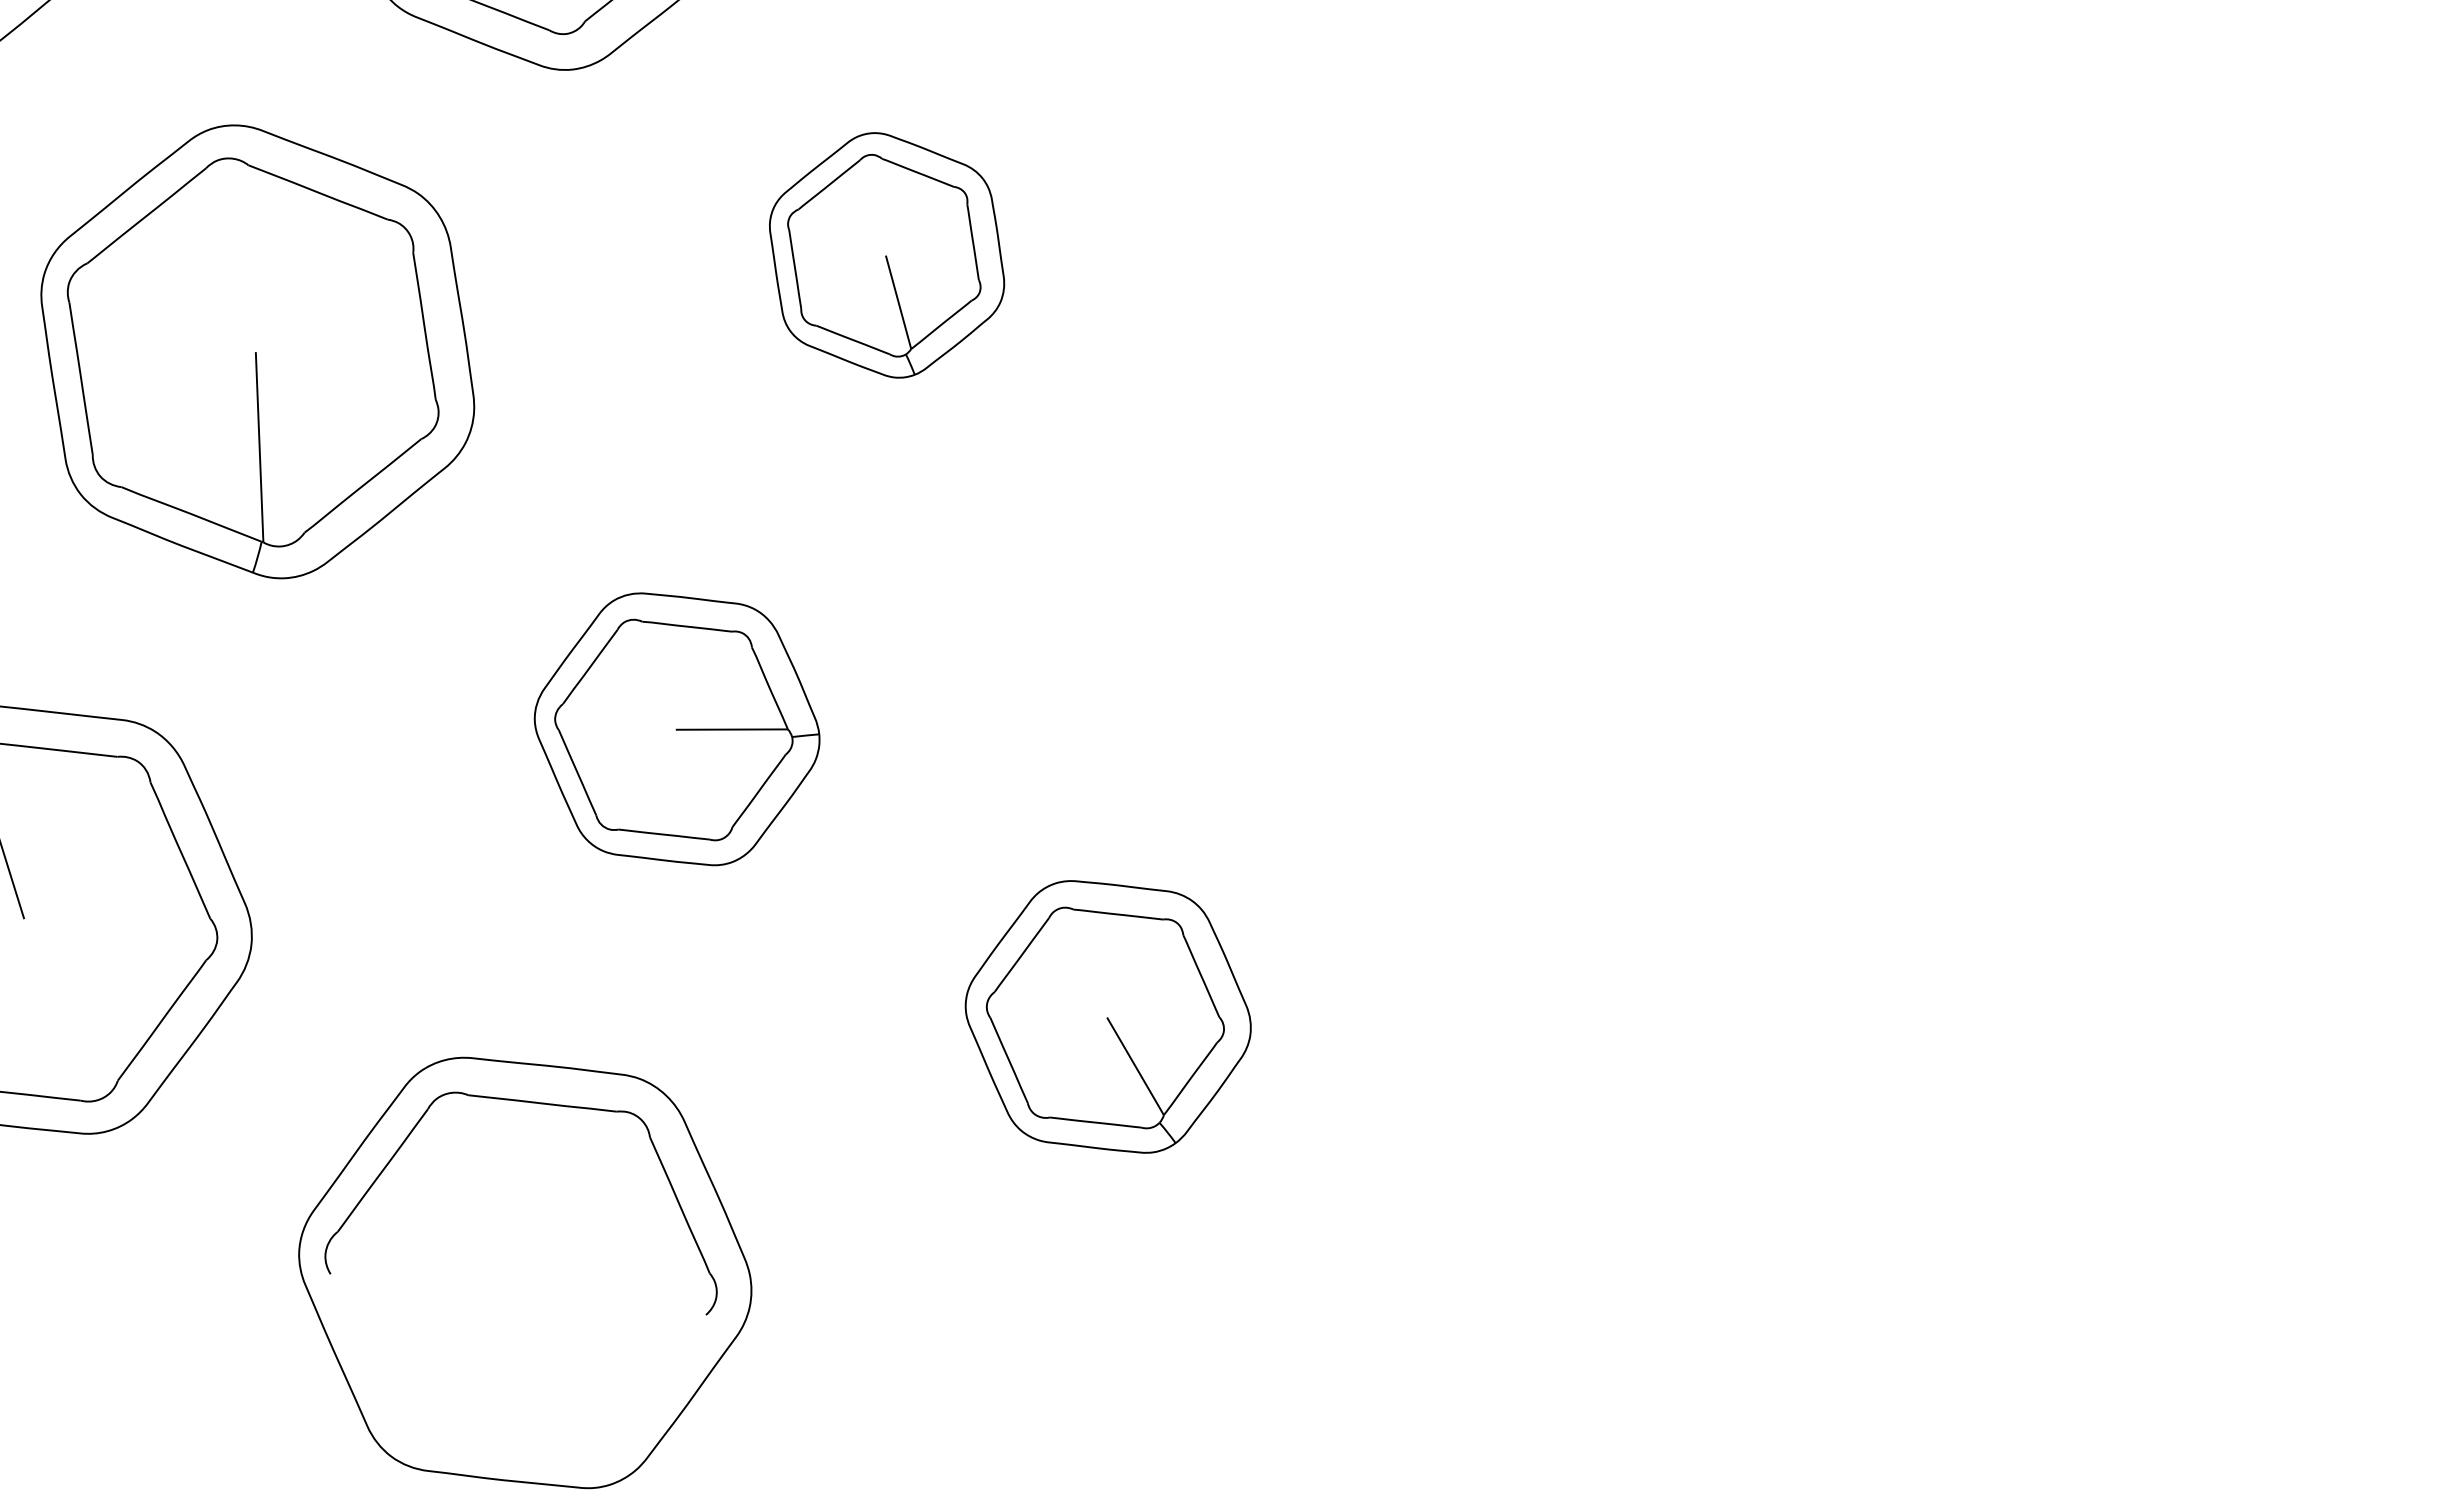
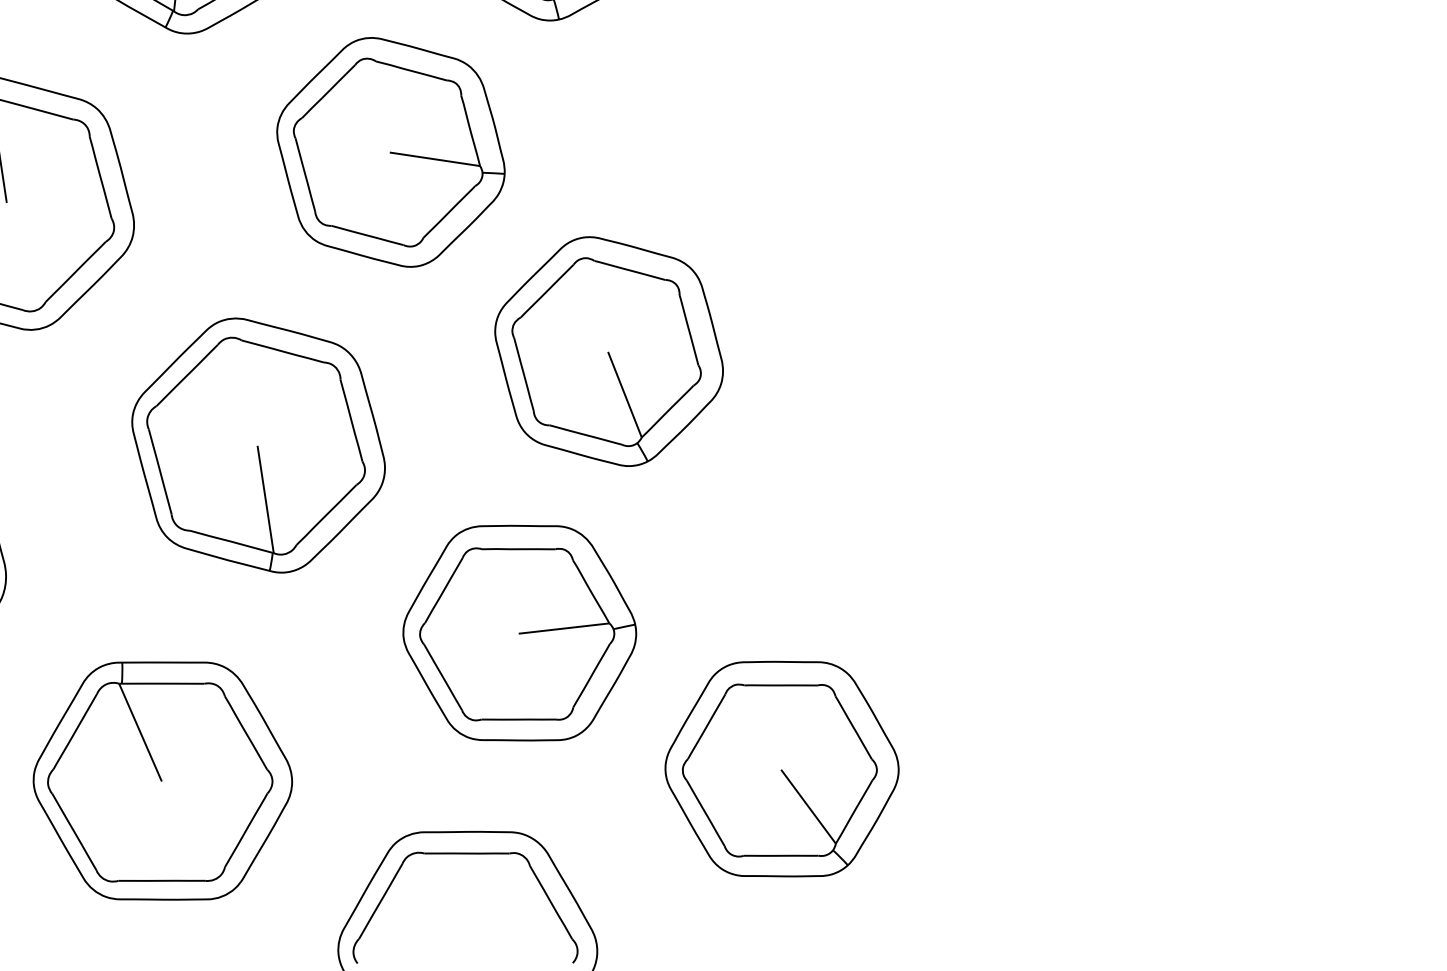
part: (886, 255) -> (608, 351), size x1.67
part: (676, 728) -> (519, 632), size x1.43
part: (1107, 1015) -> (781, 768), size x1.43

